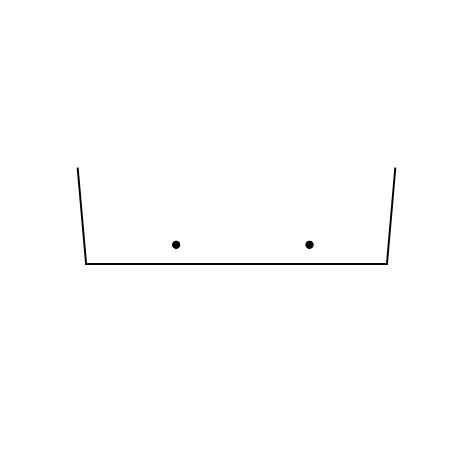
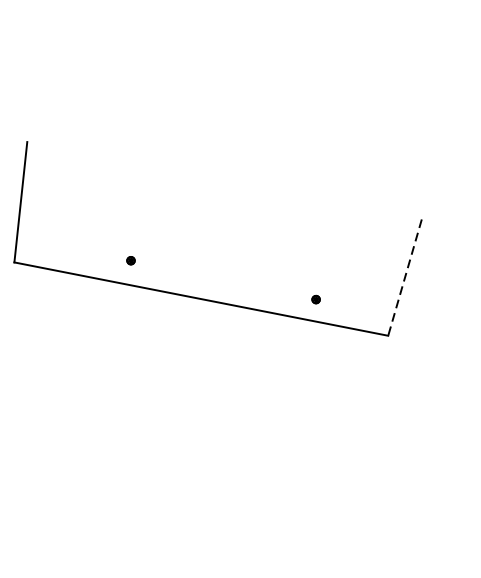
line: (391, 216) -> (405, 278), solid -> dashed
part: (309, 244) -> (316, 299), moved

